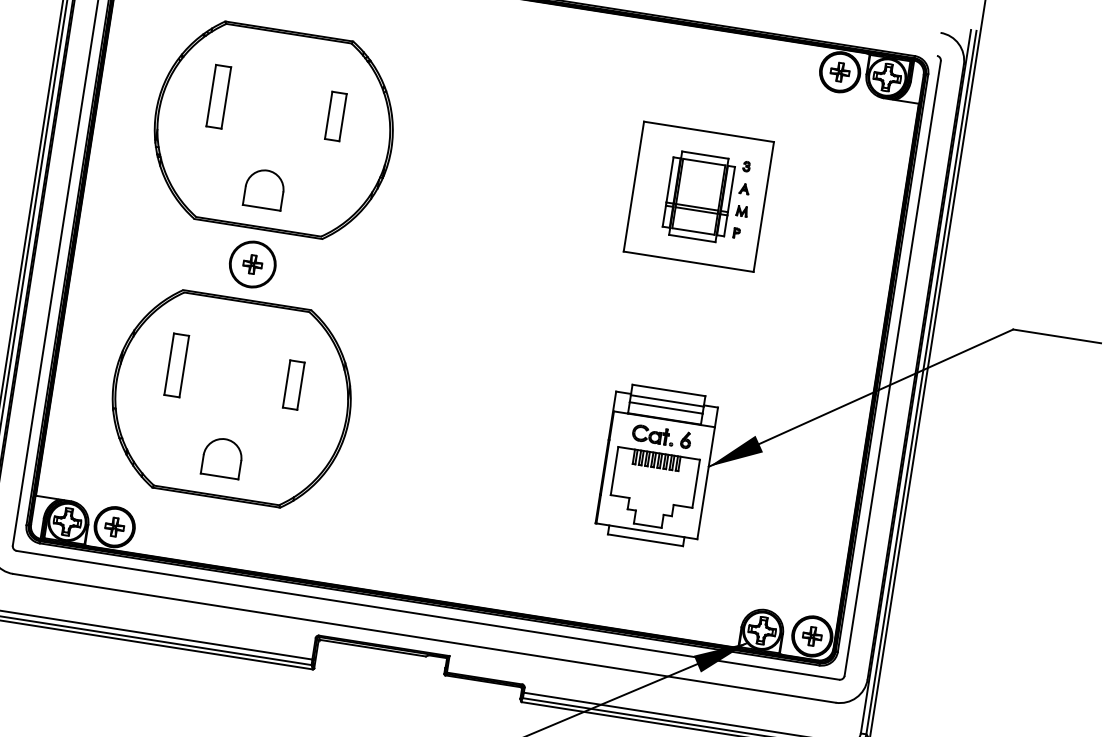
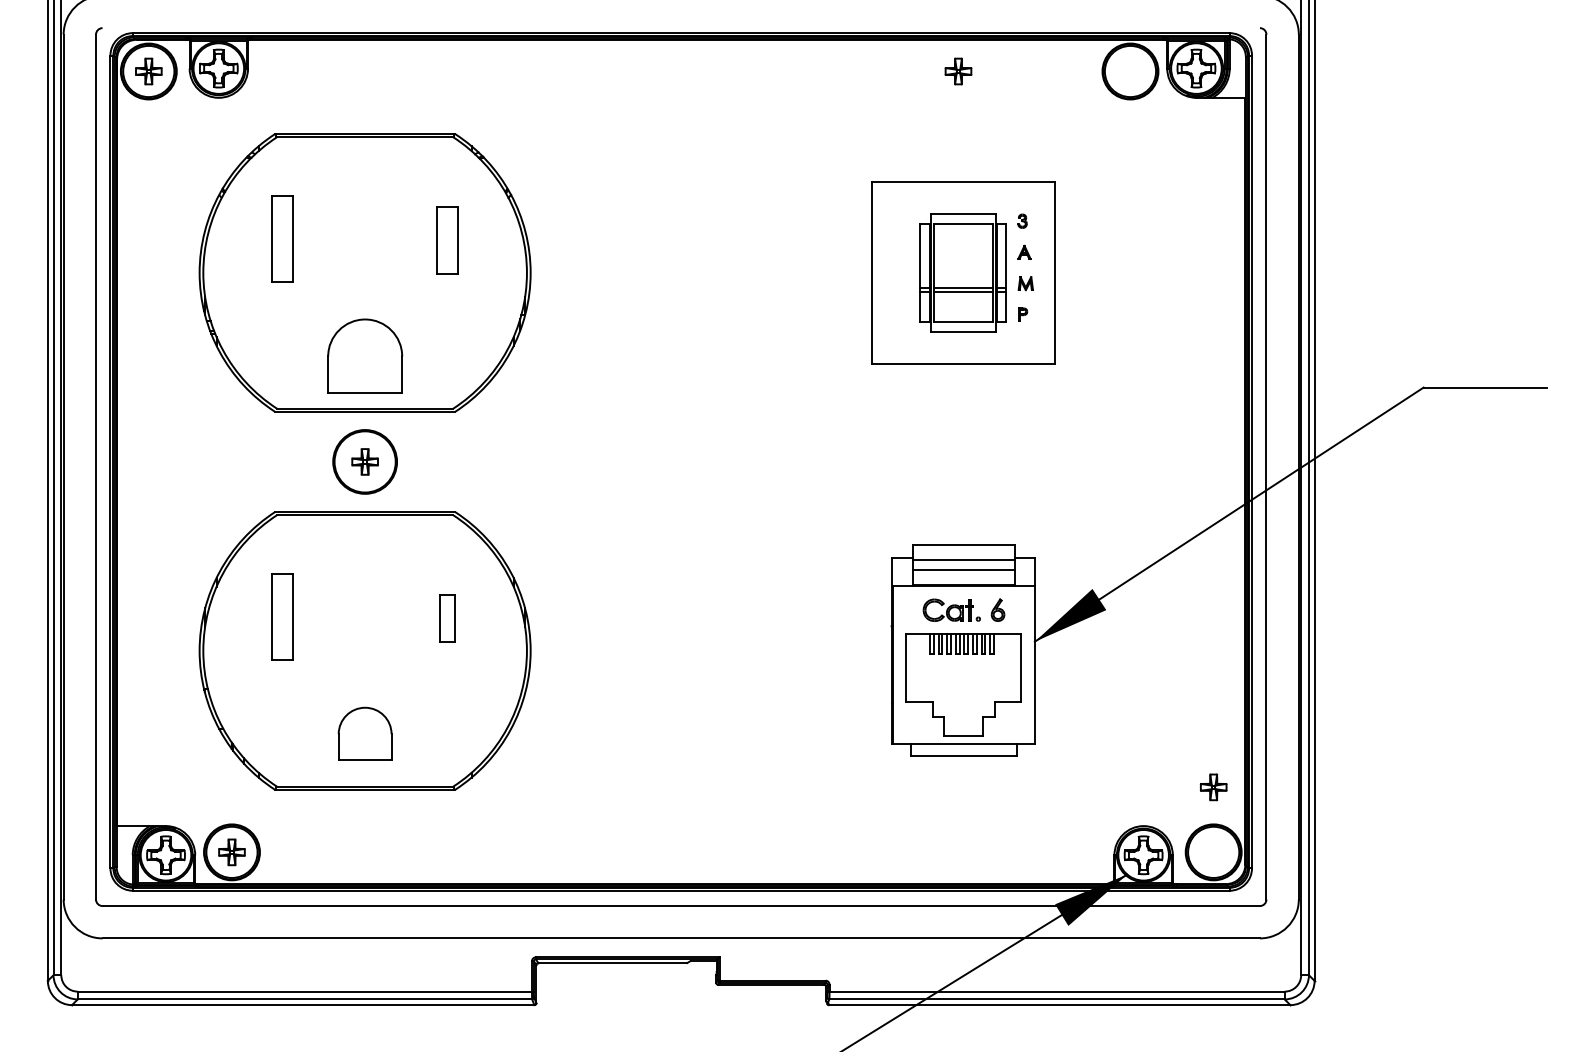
part: (840, 72) -> (958, 71), moved
part: (264, 188) -> (364, 355), size x1.4
part: (293, 384) -> (447, 618), size x0.7
part: (812, 636) -> (1213, 787), moved

